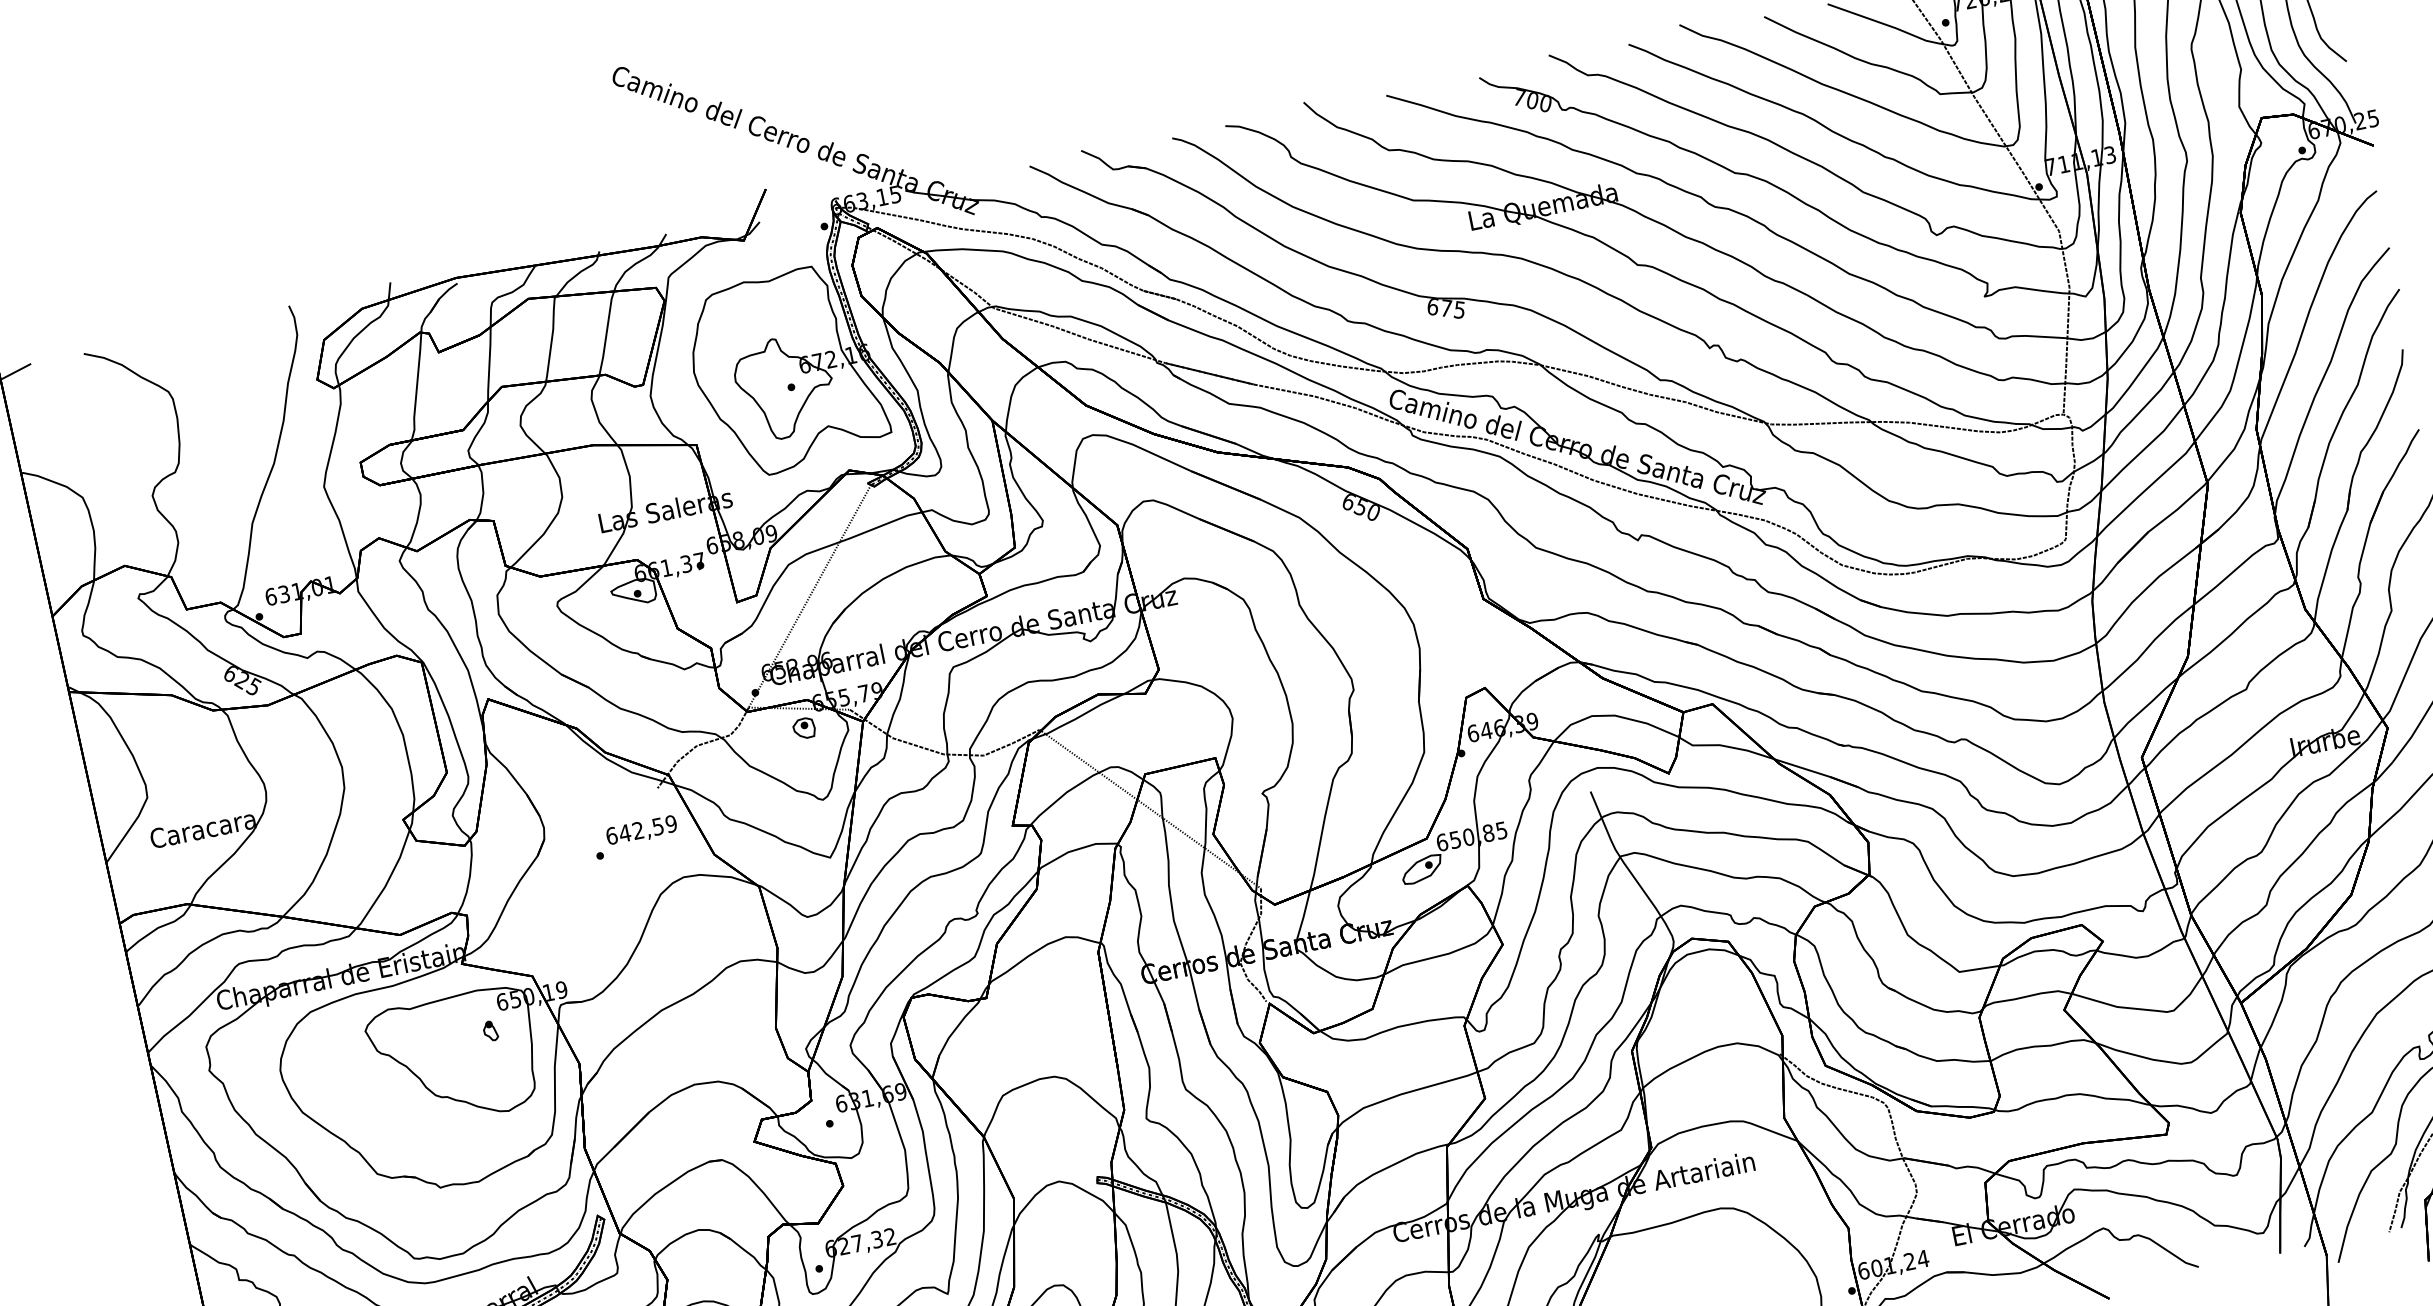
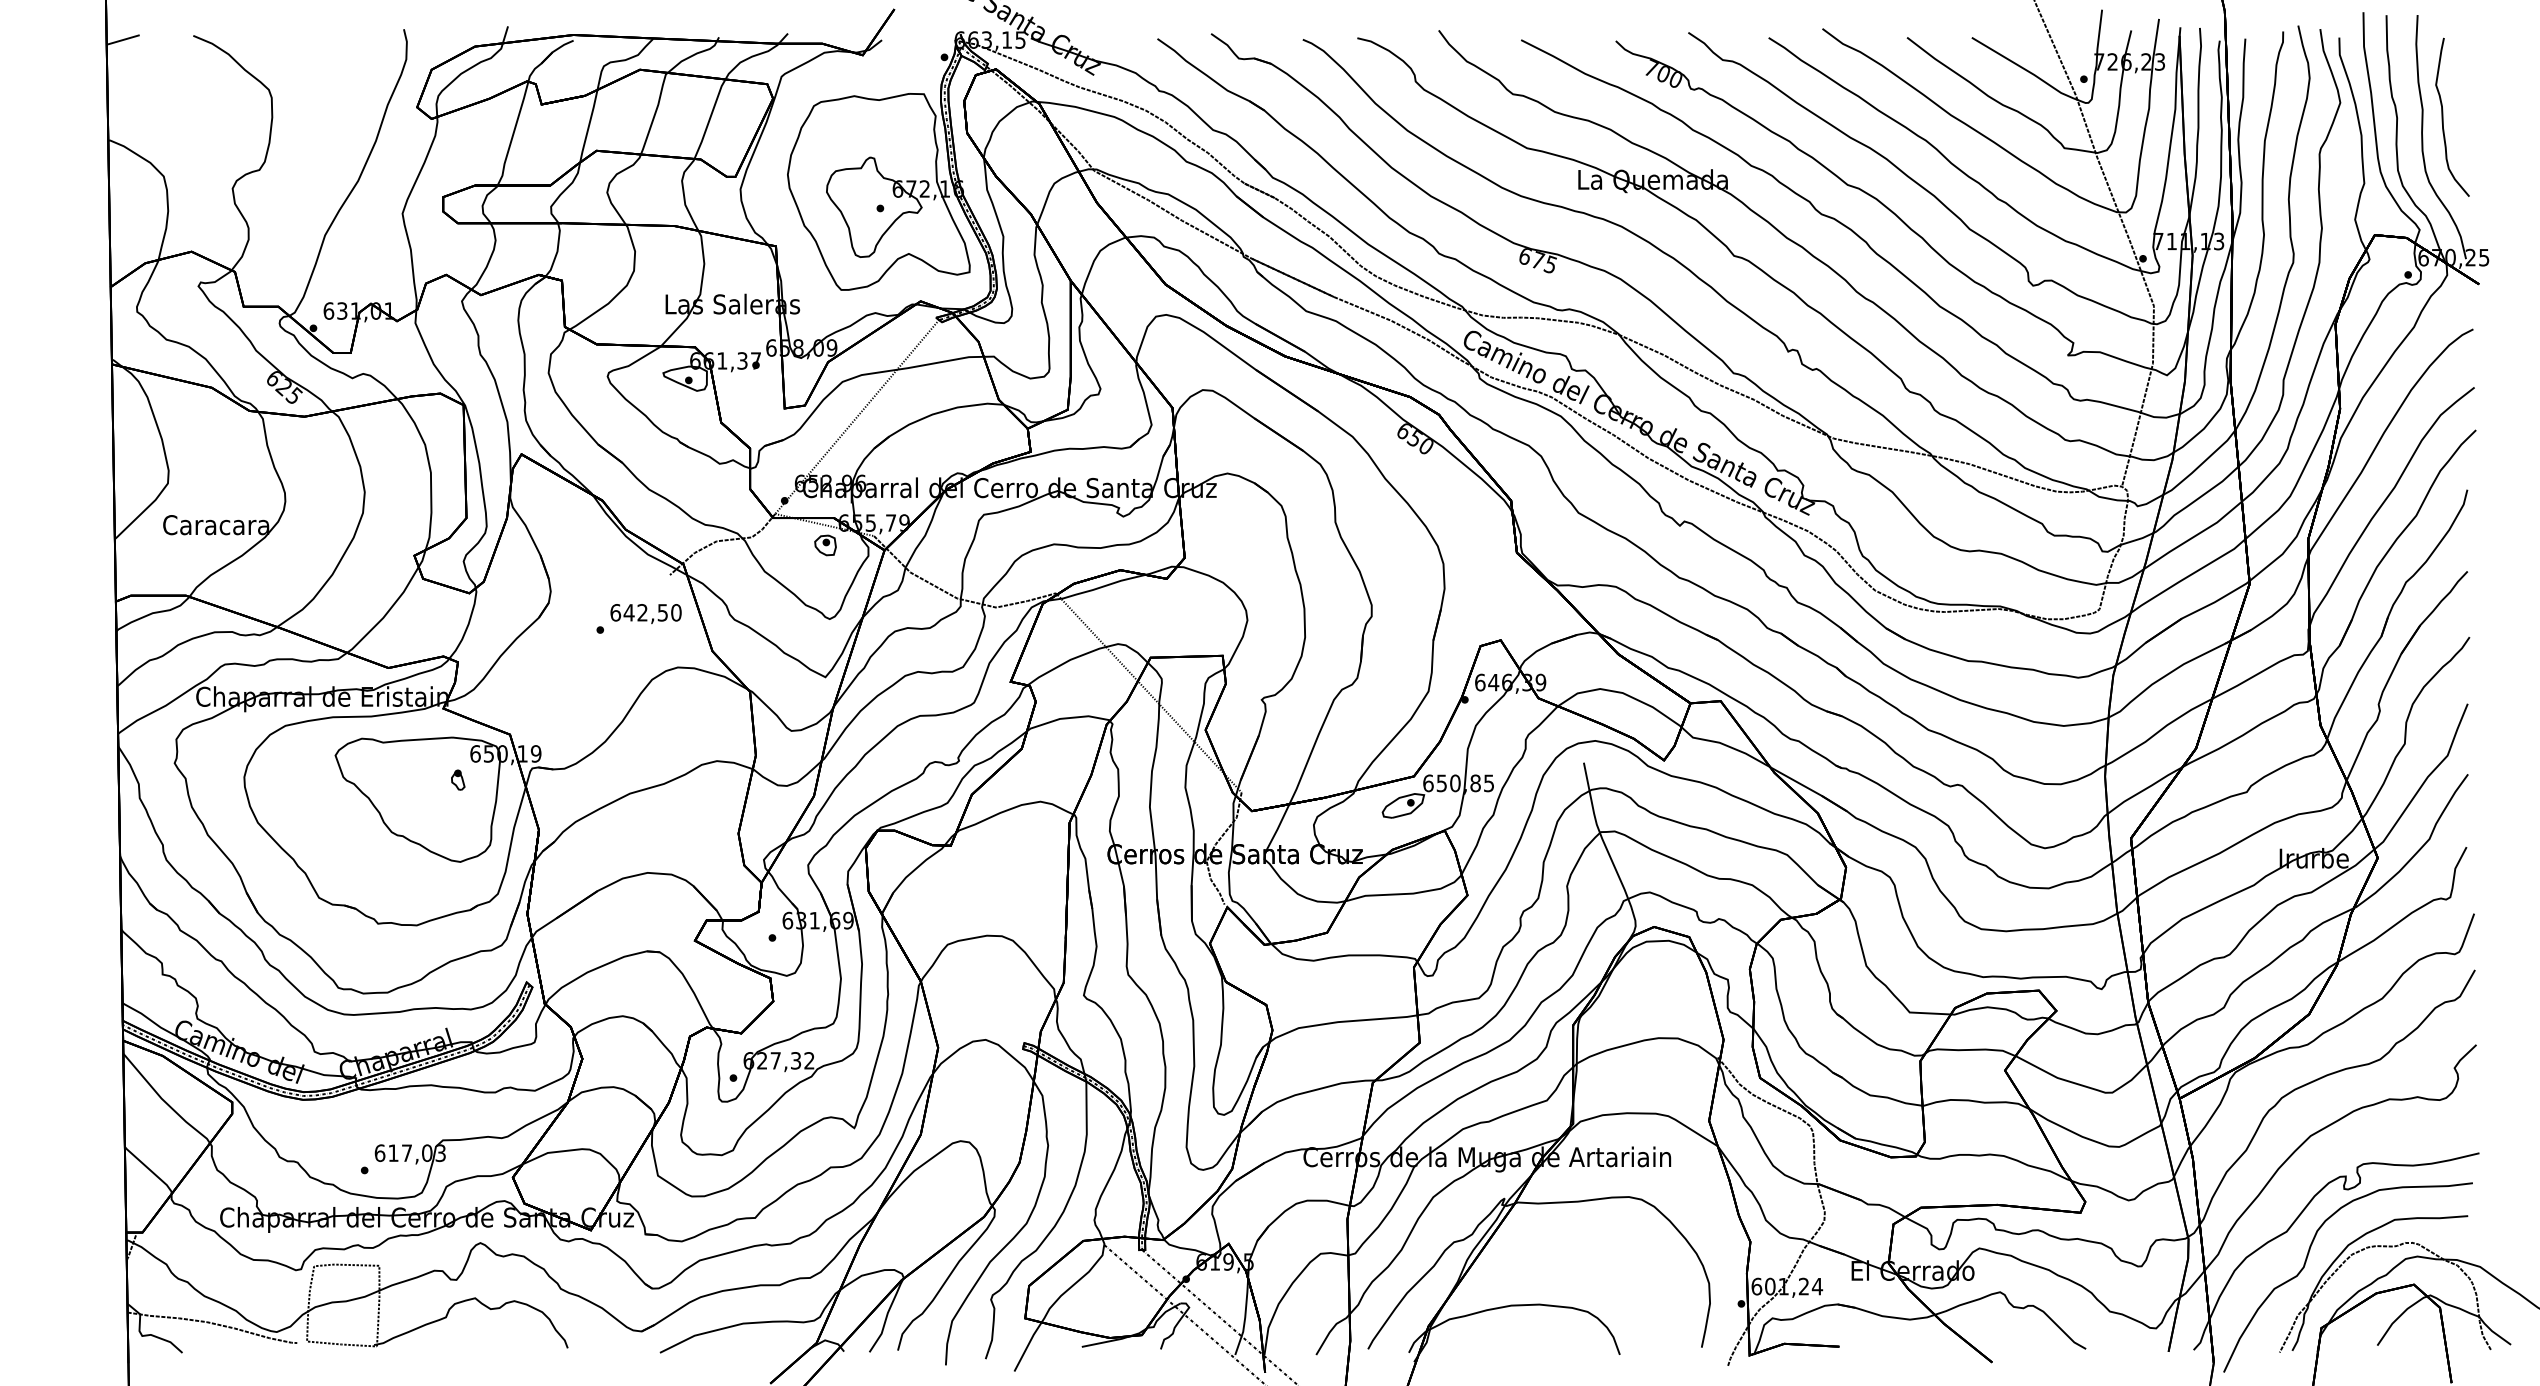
text: (671, 823) -> (676, 612), 642,59 -> 642,50

